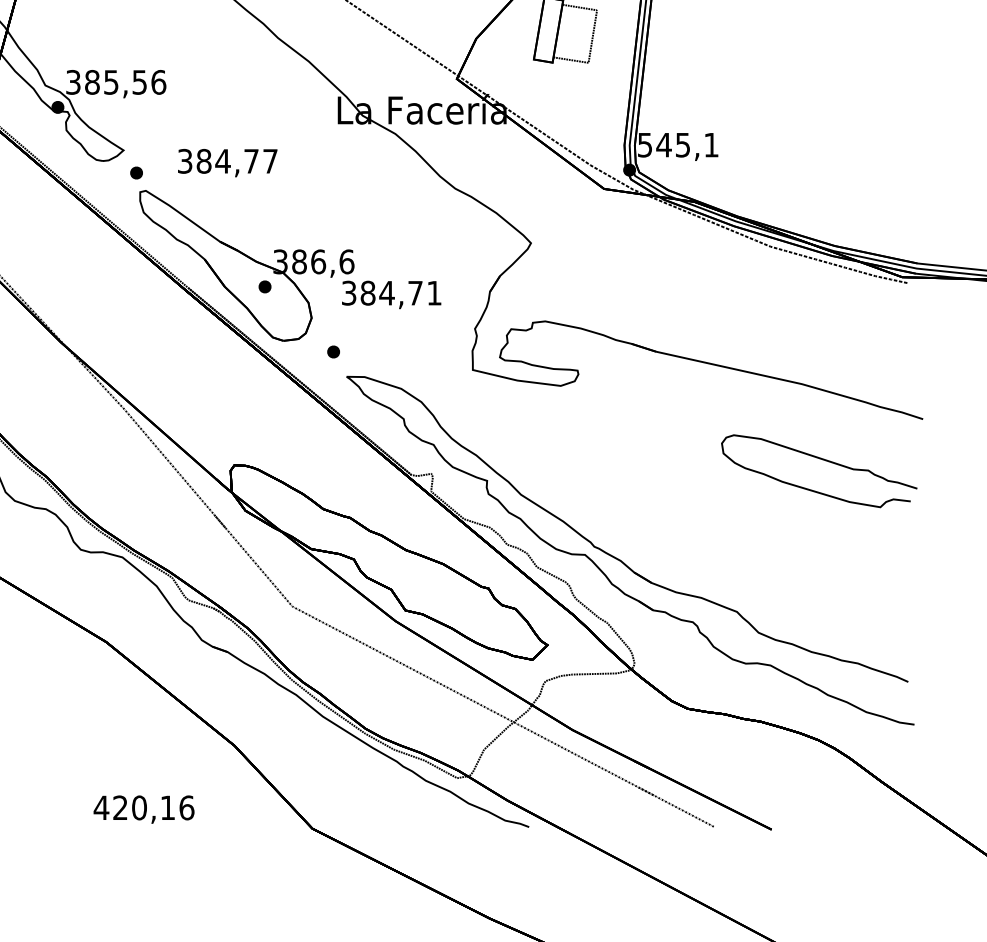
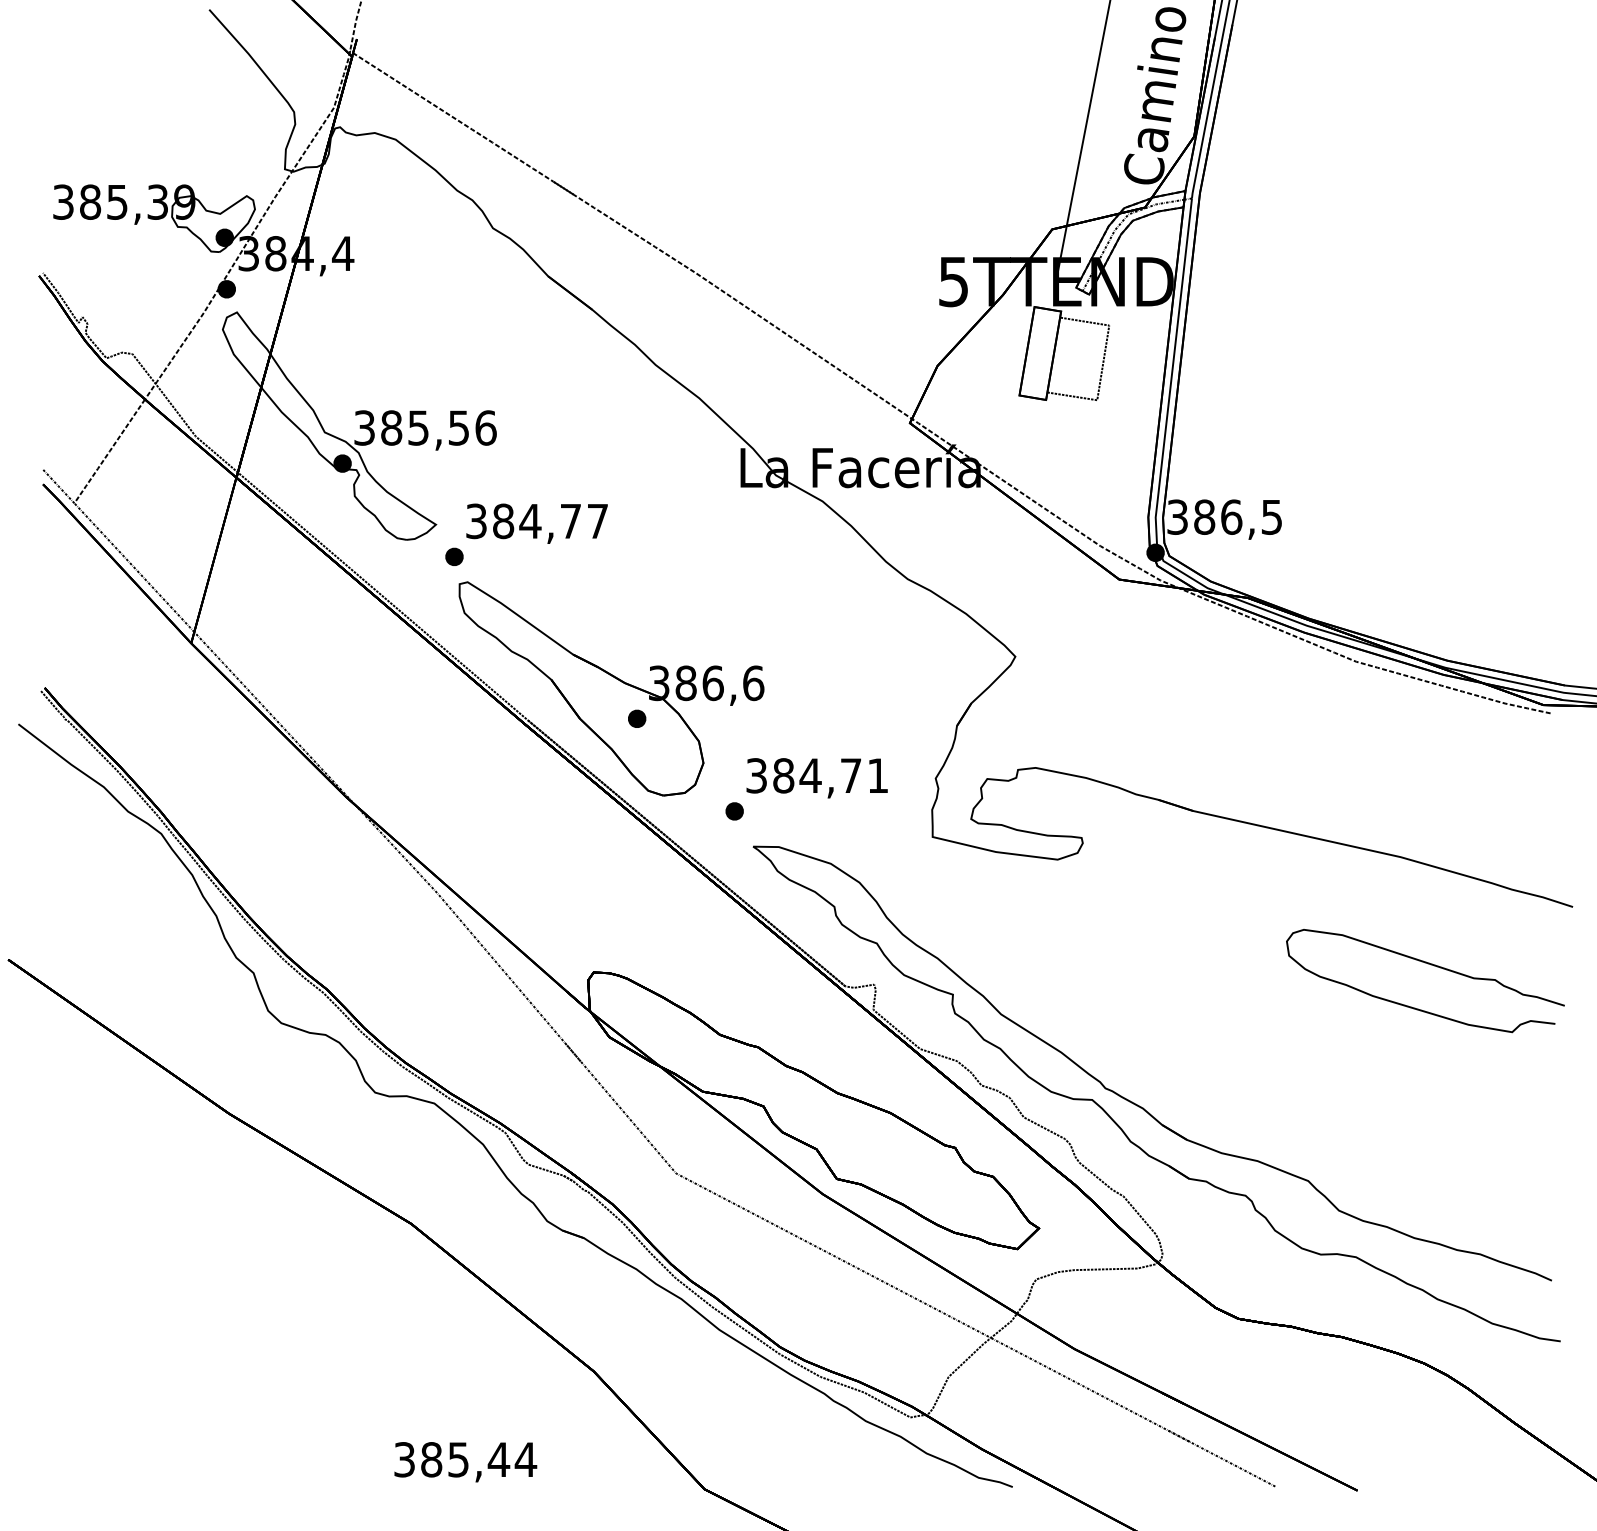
text: (678, 144) -> (1224, 516), 545,1 -> 386,5
text: (227, 162) -> (536, 523), moved
text: (391, 295) -> (816, 778), moved
text: (144, 807) -> (465, 1459), 420,16 -> 385,44

